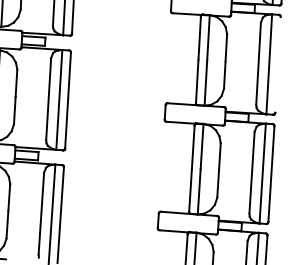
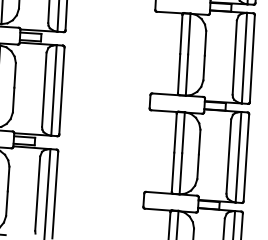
line: (277, 64) -> (251, 58), added

